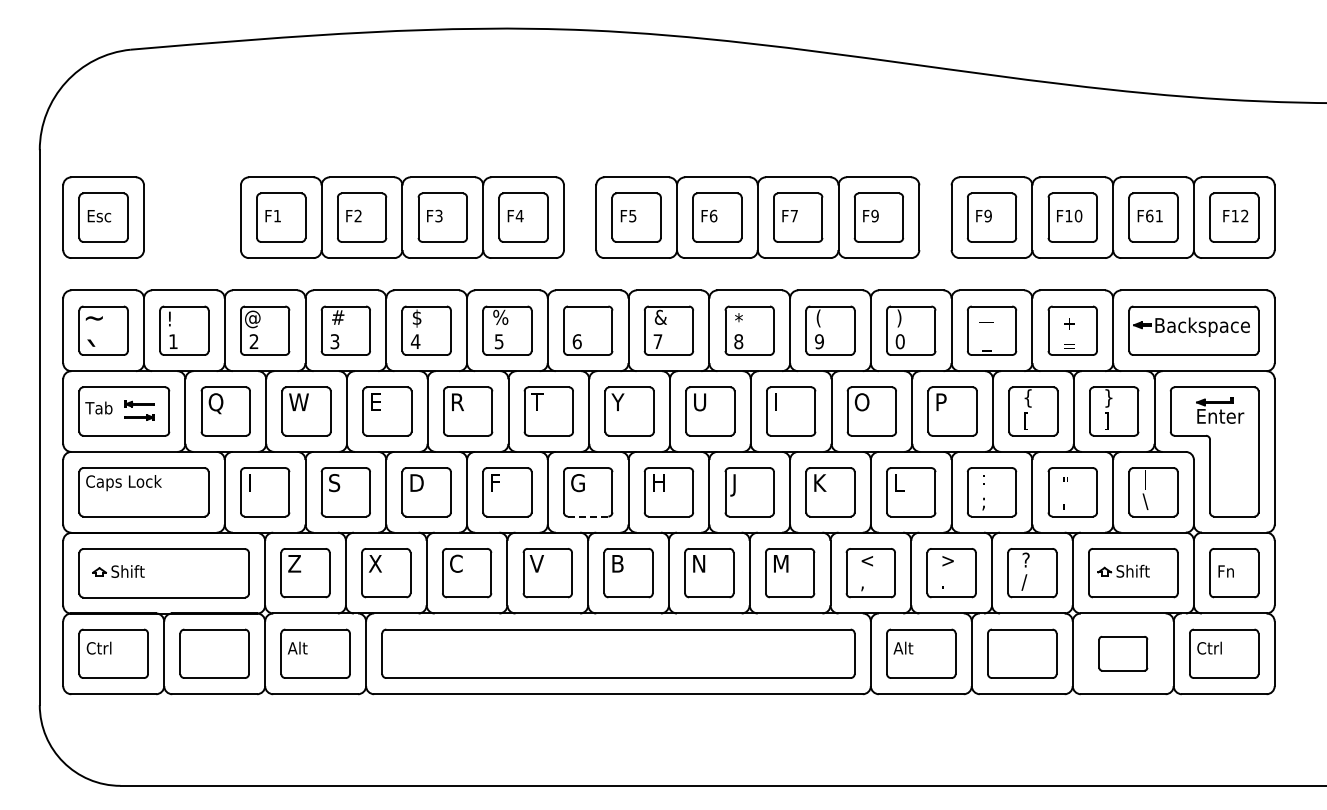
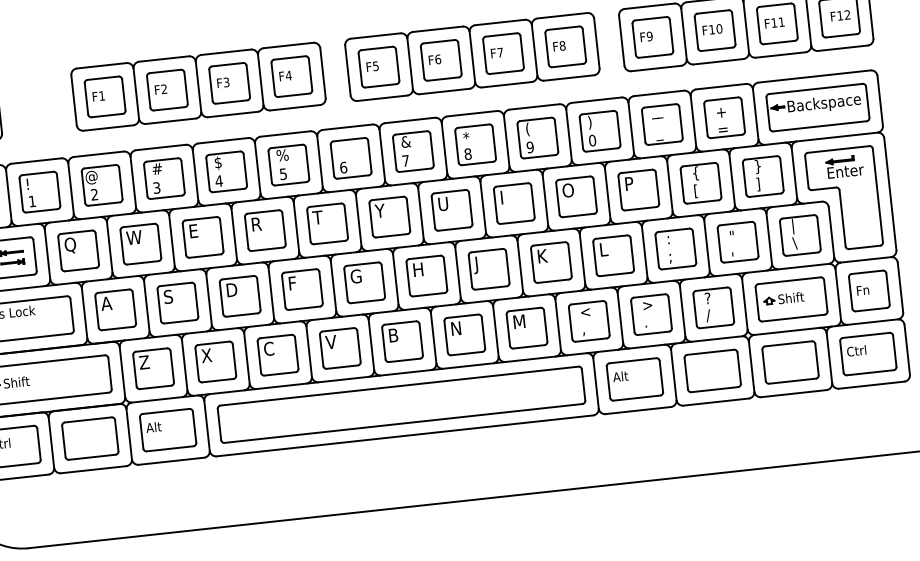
text: (1149, 215) -> (774, 22), F61 -> F11
text: (874, 216) -> (562, 46), F9 -> F8
text: (254, 482) -> (106, 303), I -> A
line: (587, 516) -> (366, 301), dashed -> solid
part: (1123, 653) -> (790, 362), size x1.43

